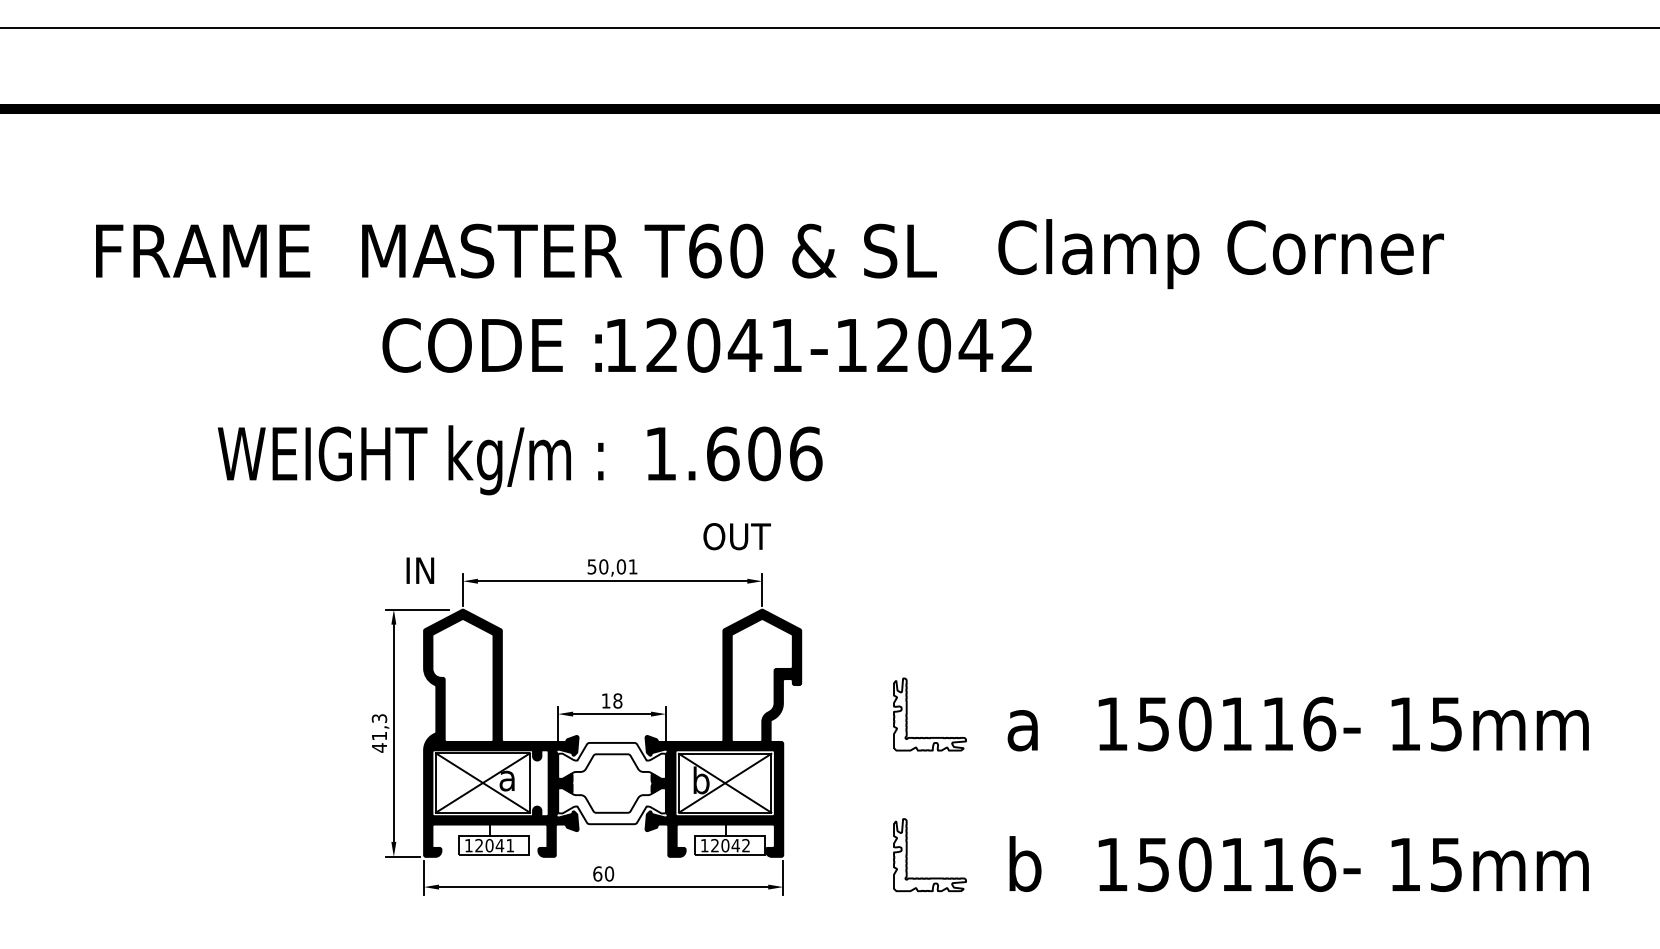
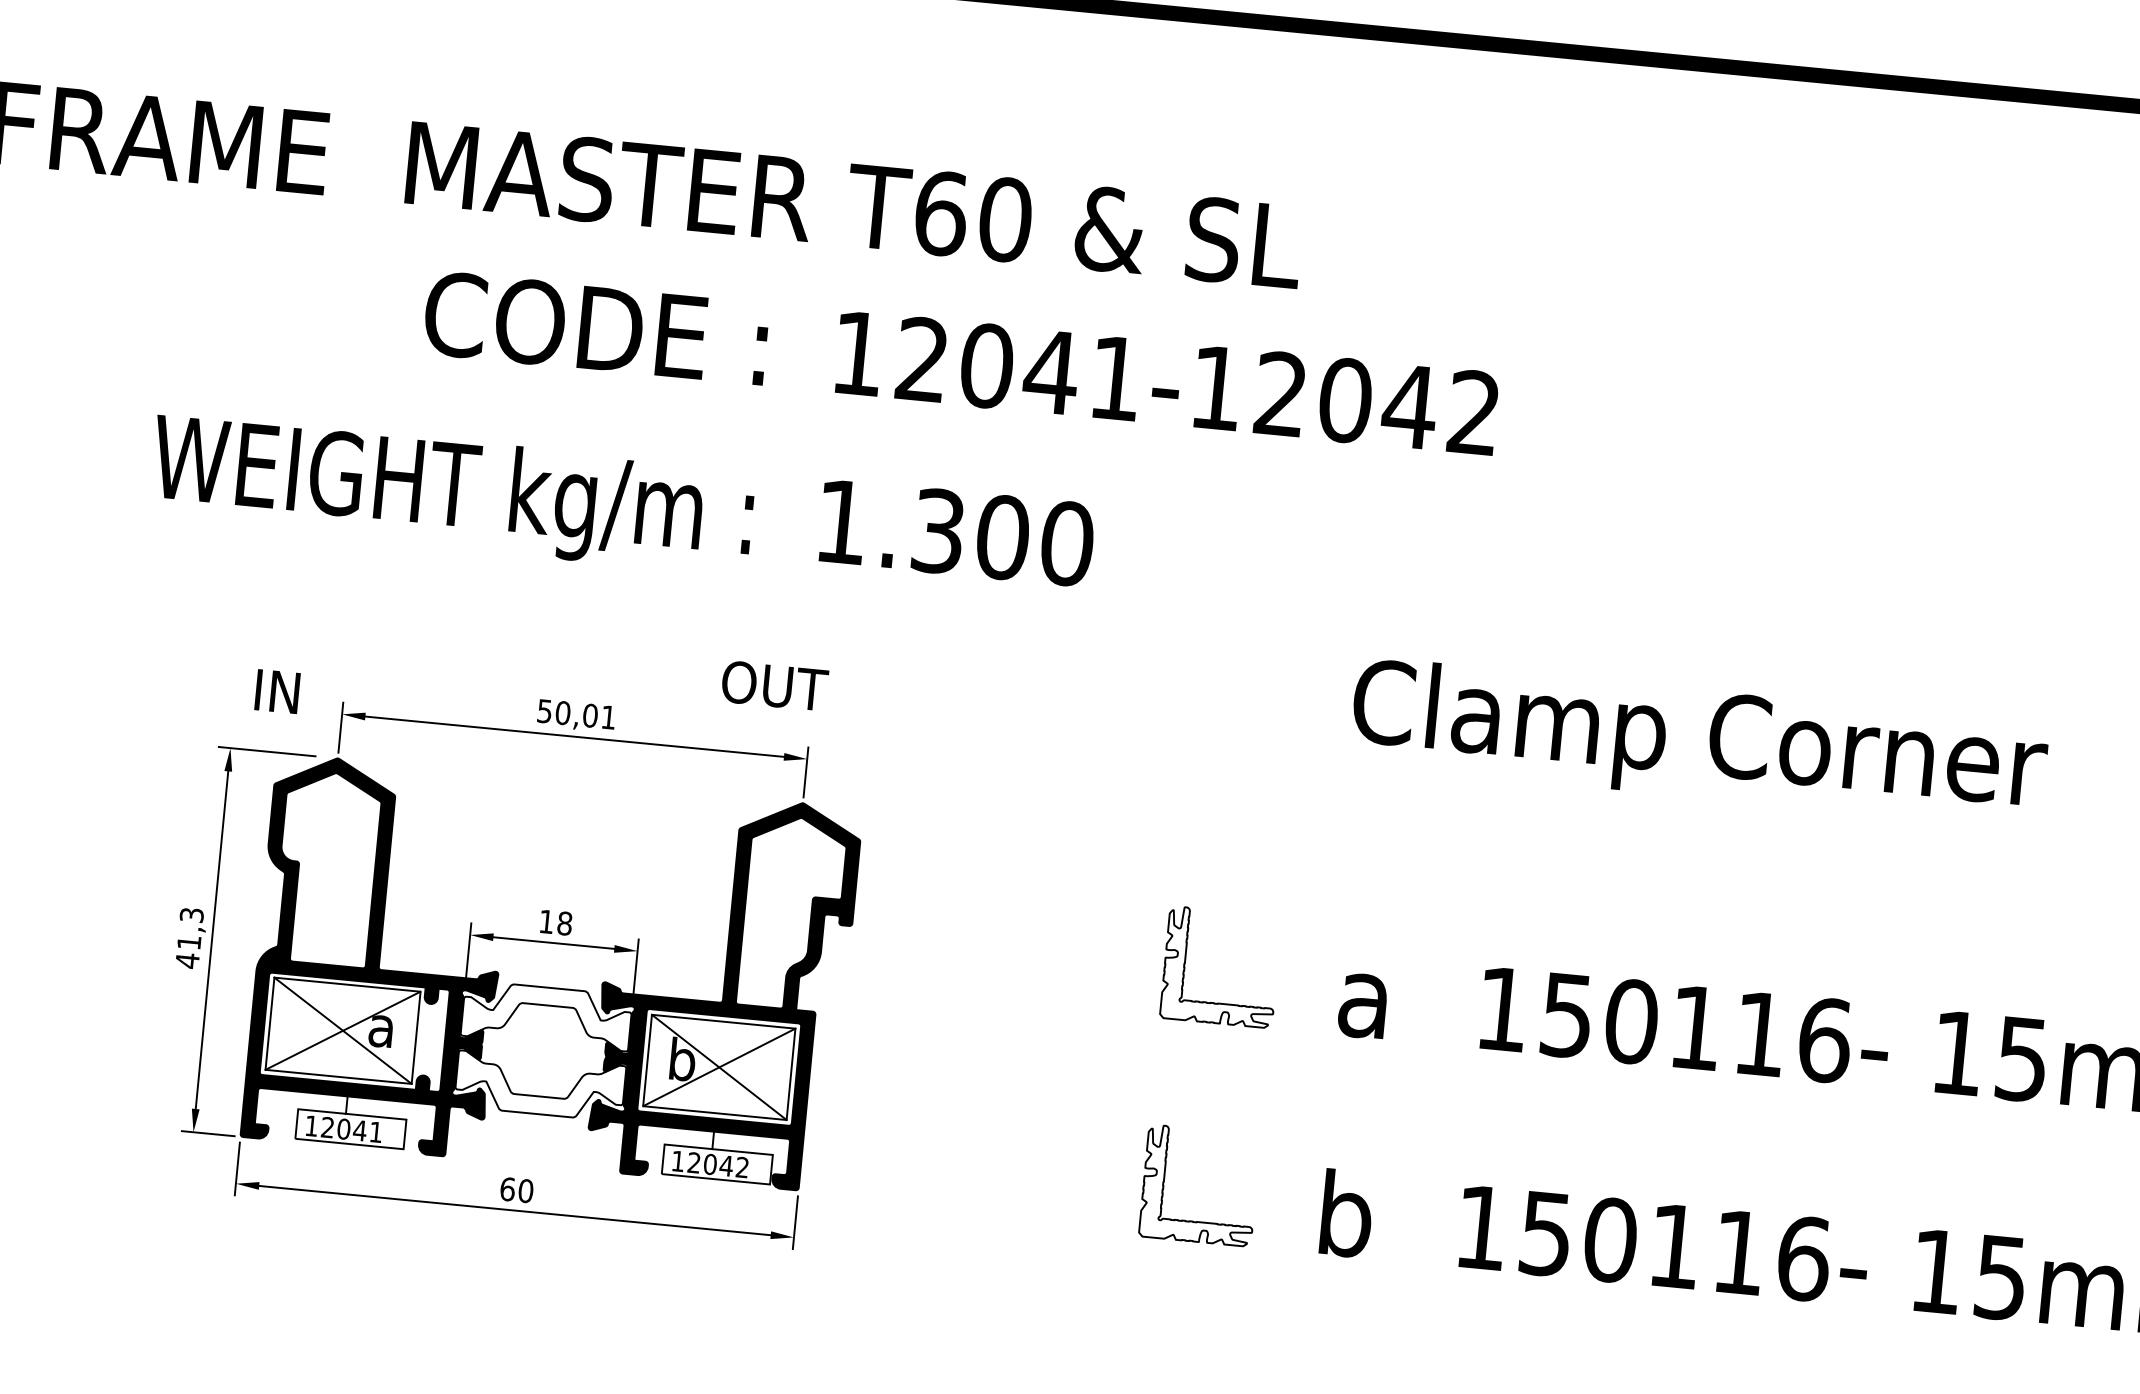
text: (1220, 254) -> (1698, 743), moved
text: (819, 345) -> (1166, 383), moved
text: (764, 453) -> (1002, 536), 1.606 -> 1.300
part: (586, 709) -> (514, 932), moved

